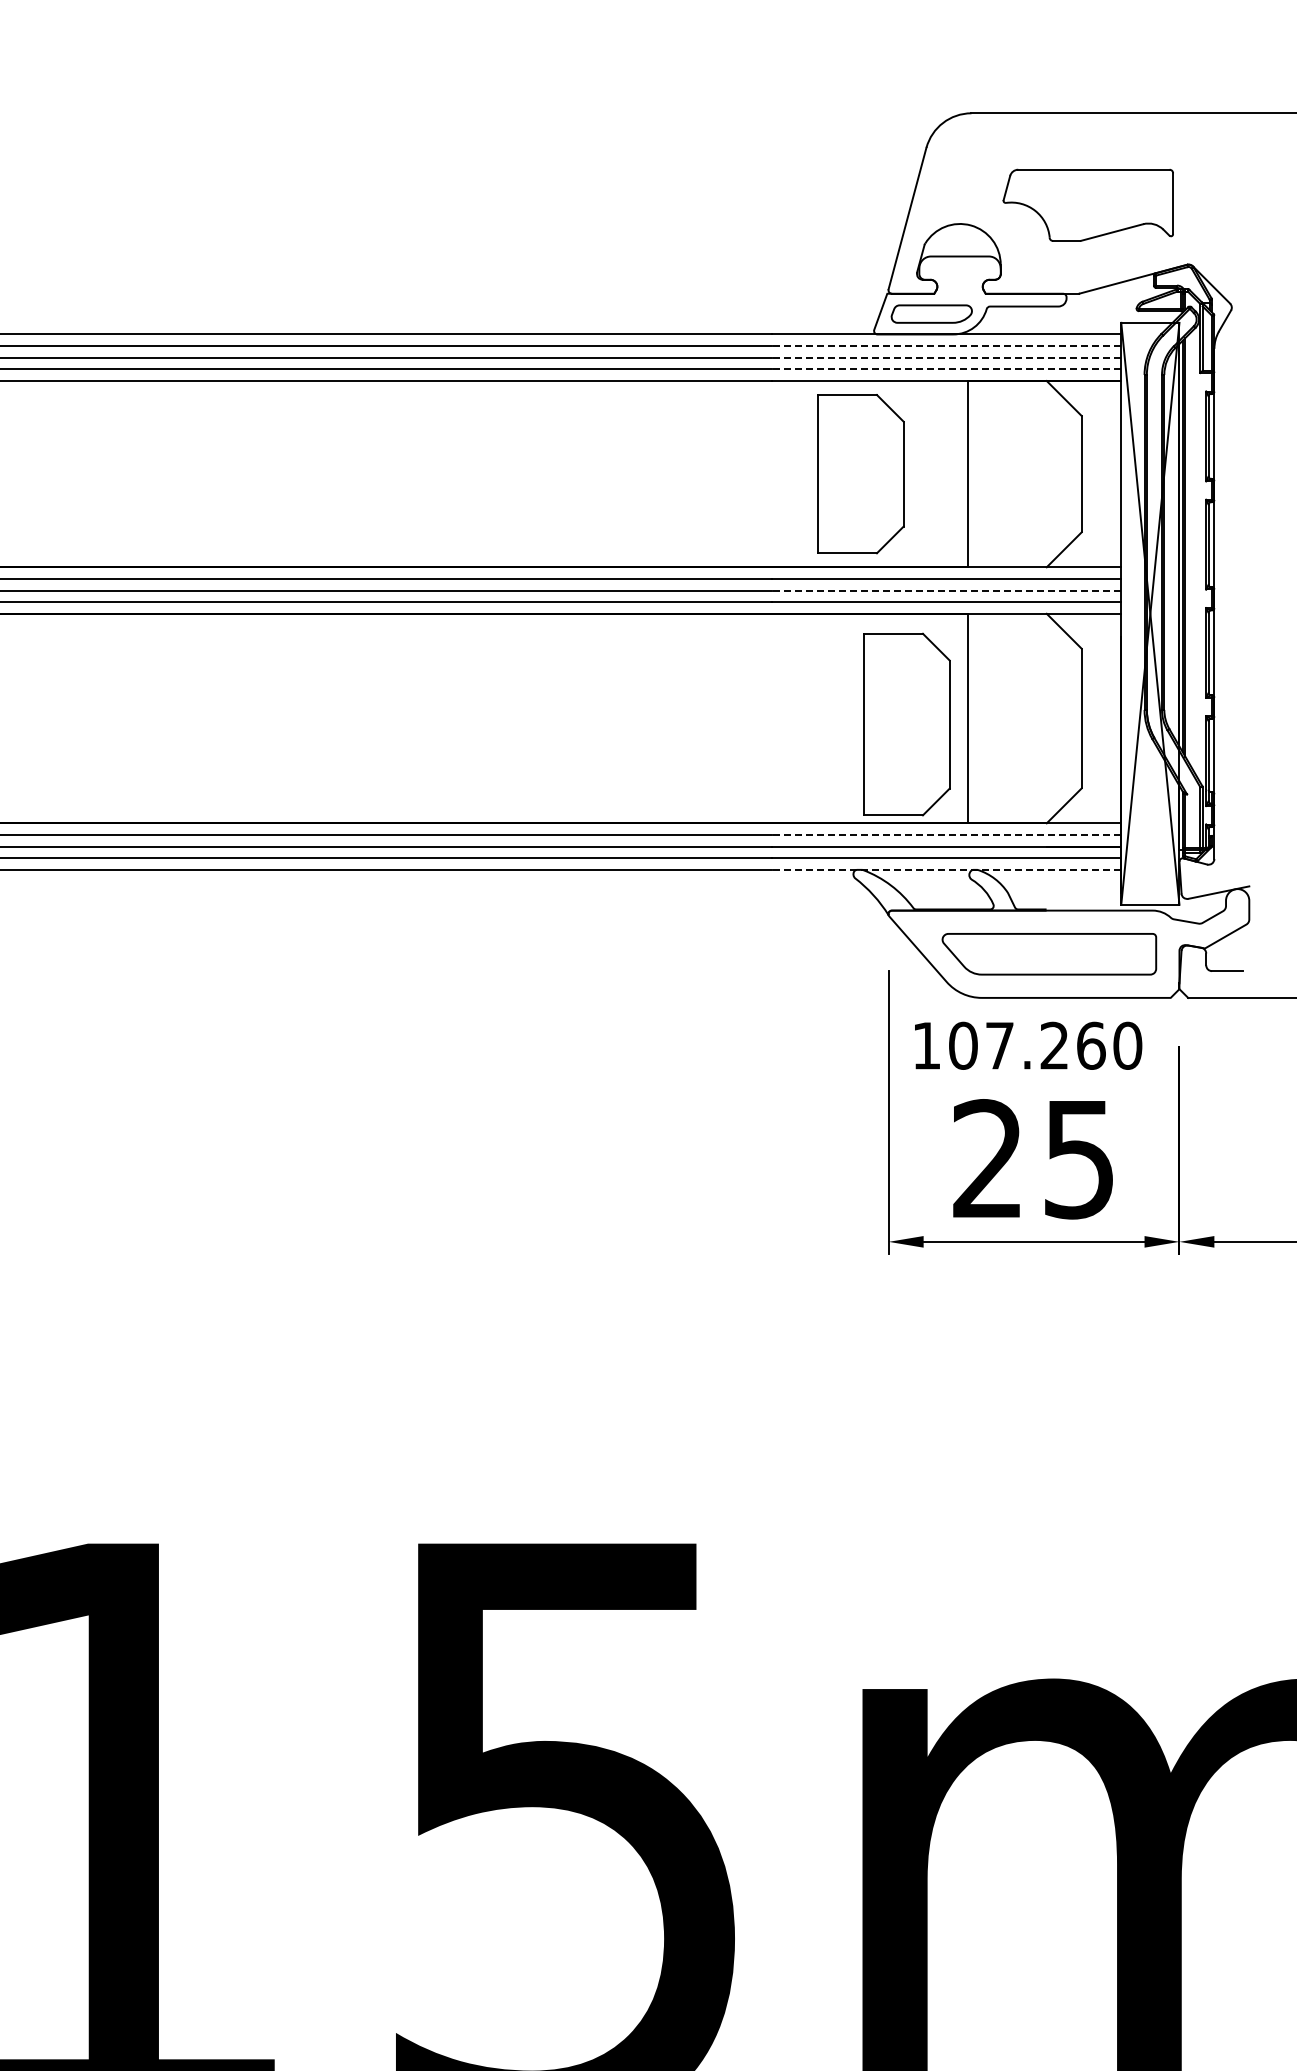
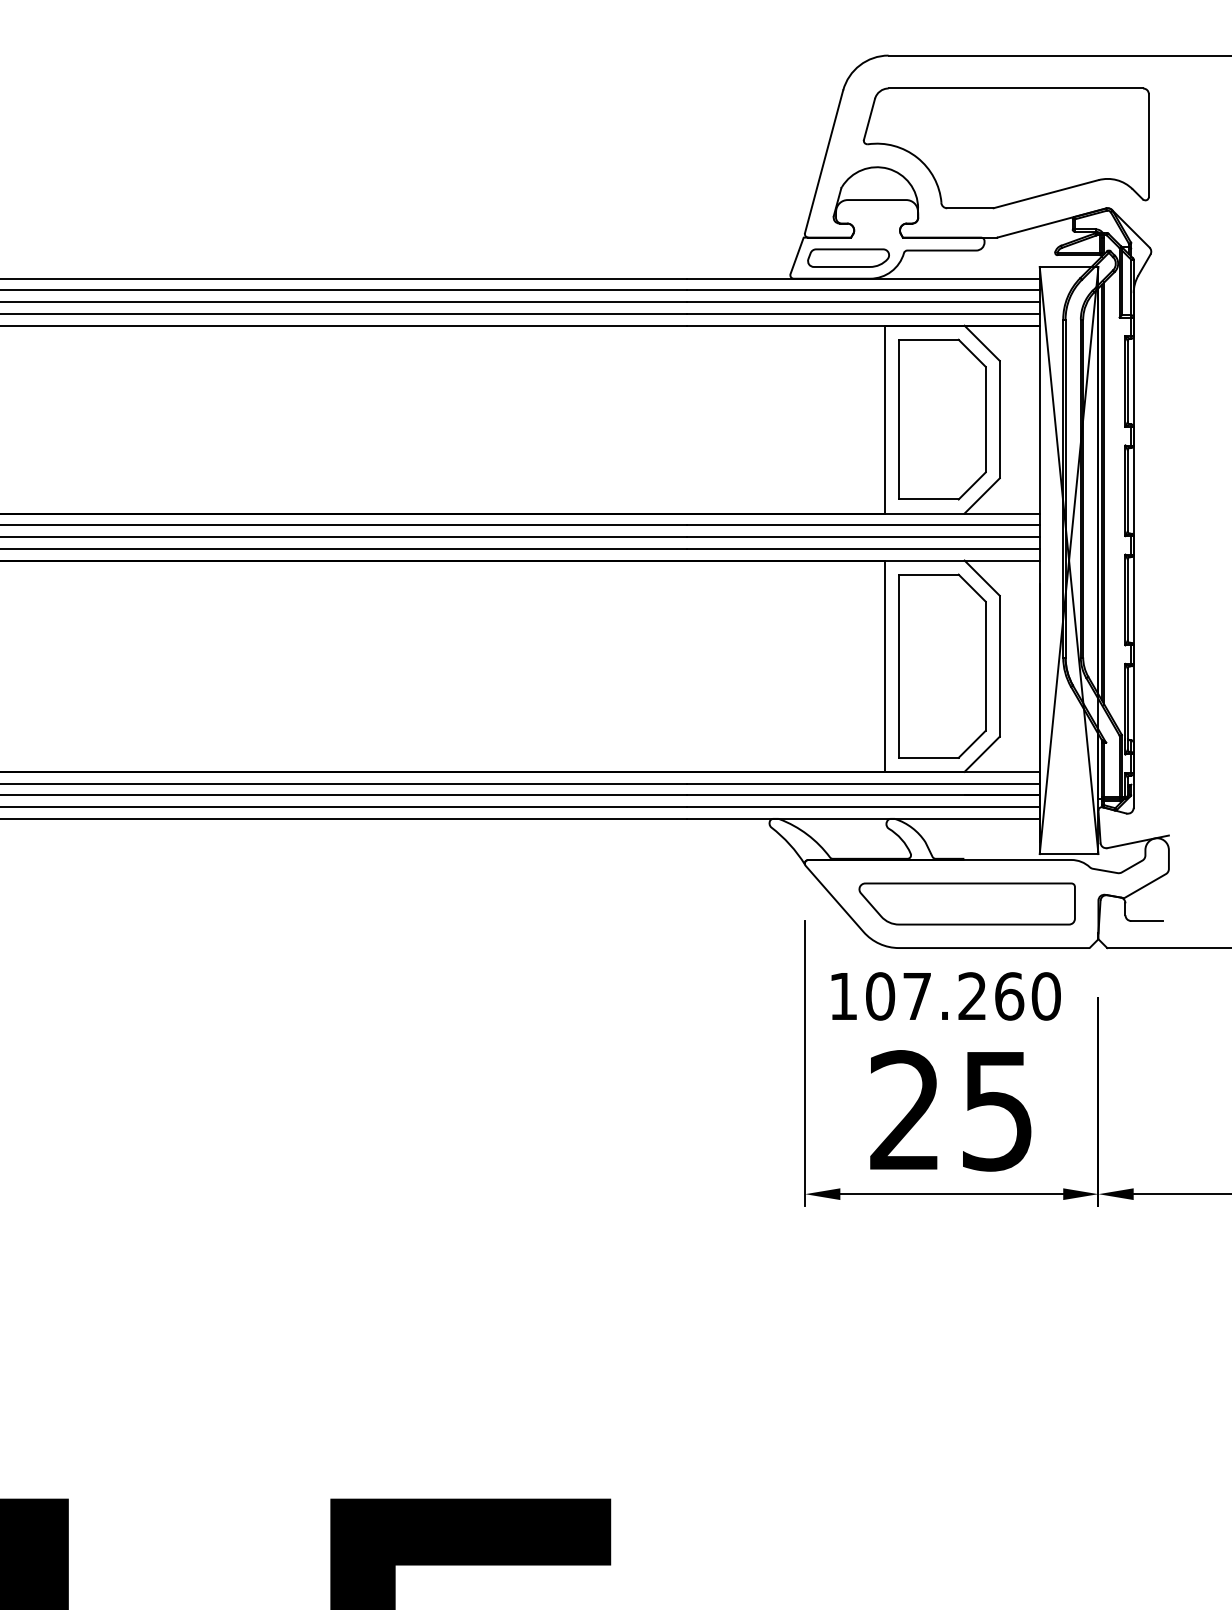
part: (1088, 205) -> (1006, 148), size x1.67
line: (946, 346) -> (863, 290), dashed -> solid
line: (946, 357) -> (863, 301), dashed -> solid
line: (946, 369) -> (863, 314), dashed -> solid
part: (860, 474) -> (942, 419), moved
line: (946, 590) -> (863, 537), dashed -> solid
part: (906, 724) -> (942, 666), moved
line: (946, 834) -> (863, 783), dashed -> solid
line: (946, 869) -> (863, 818), dashed -> solid

